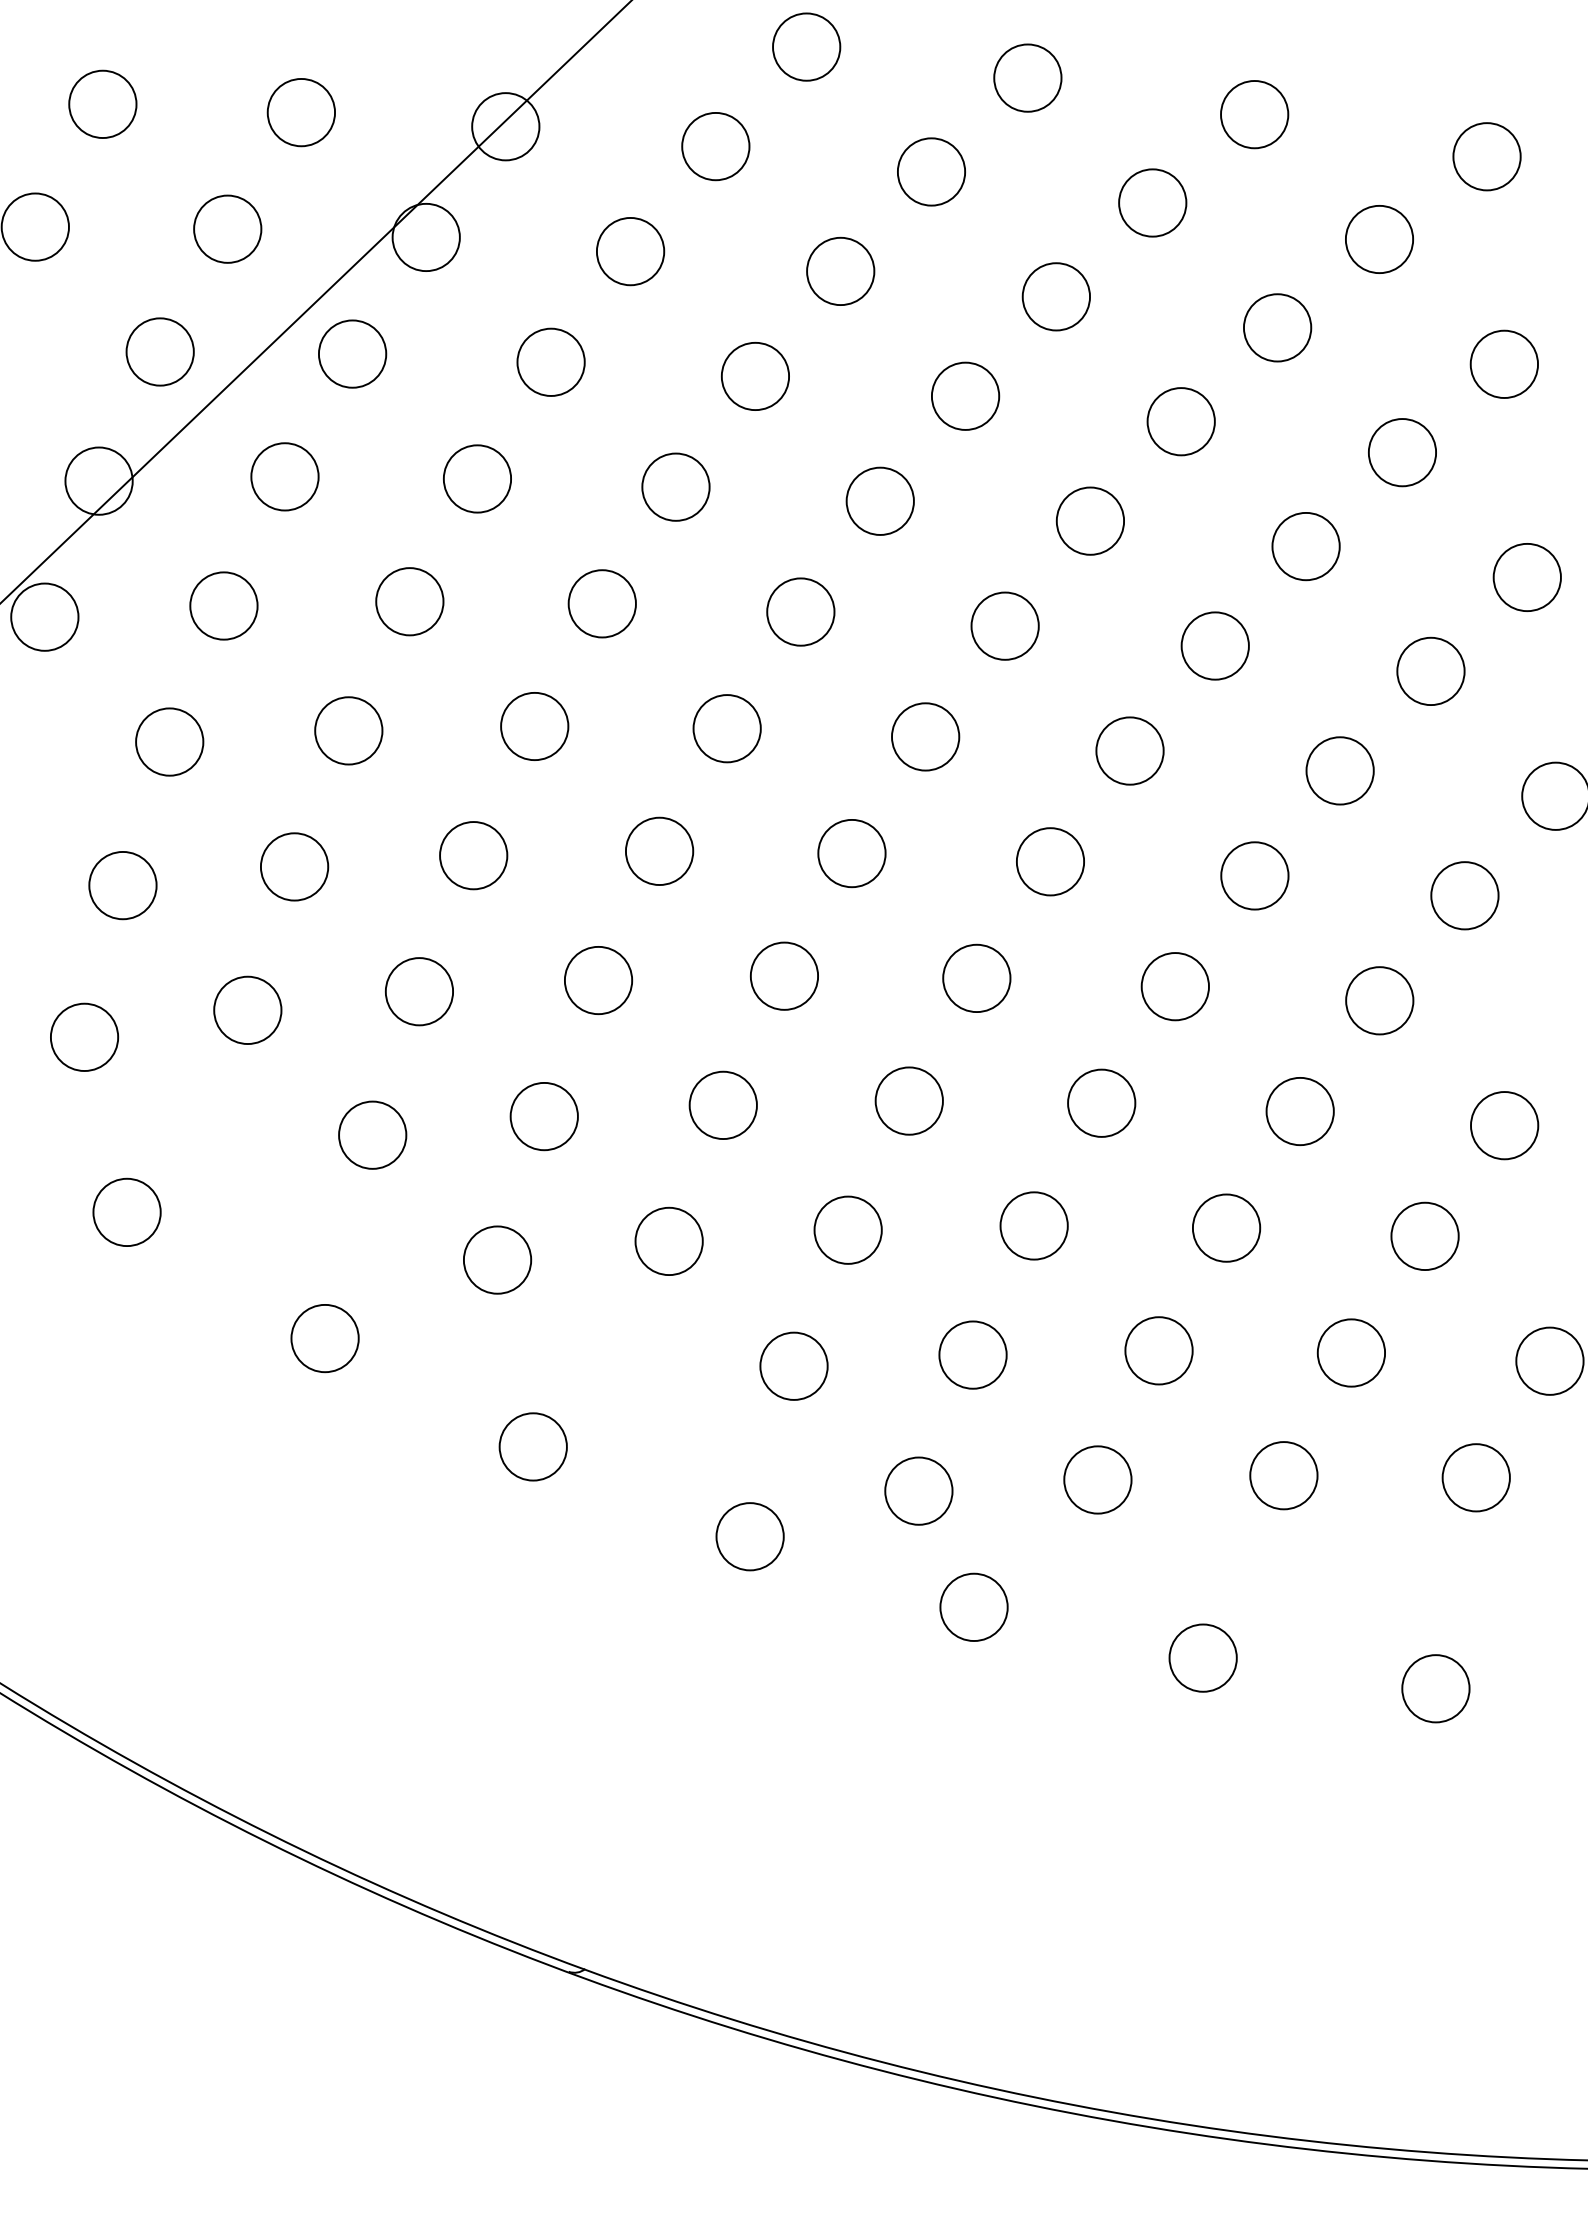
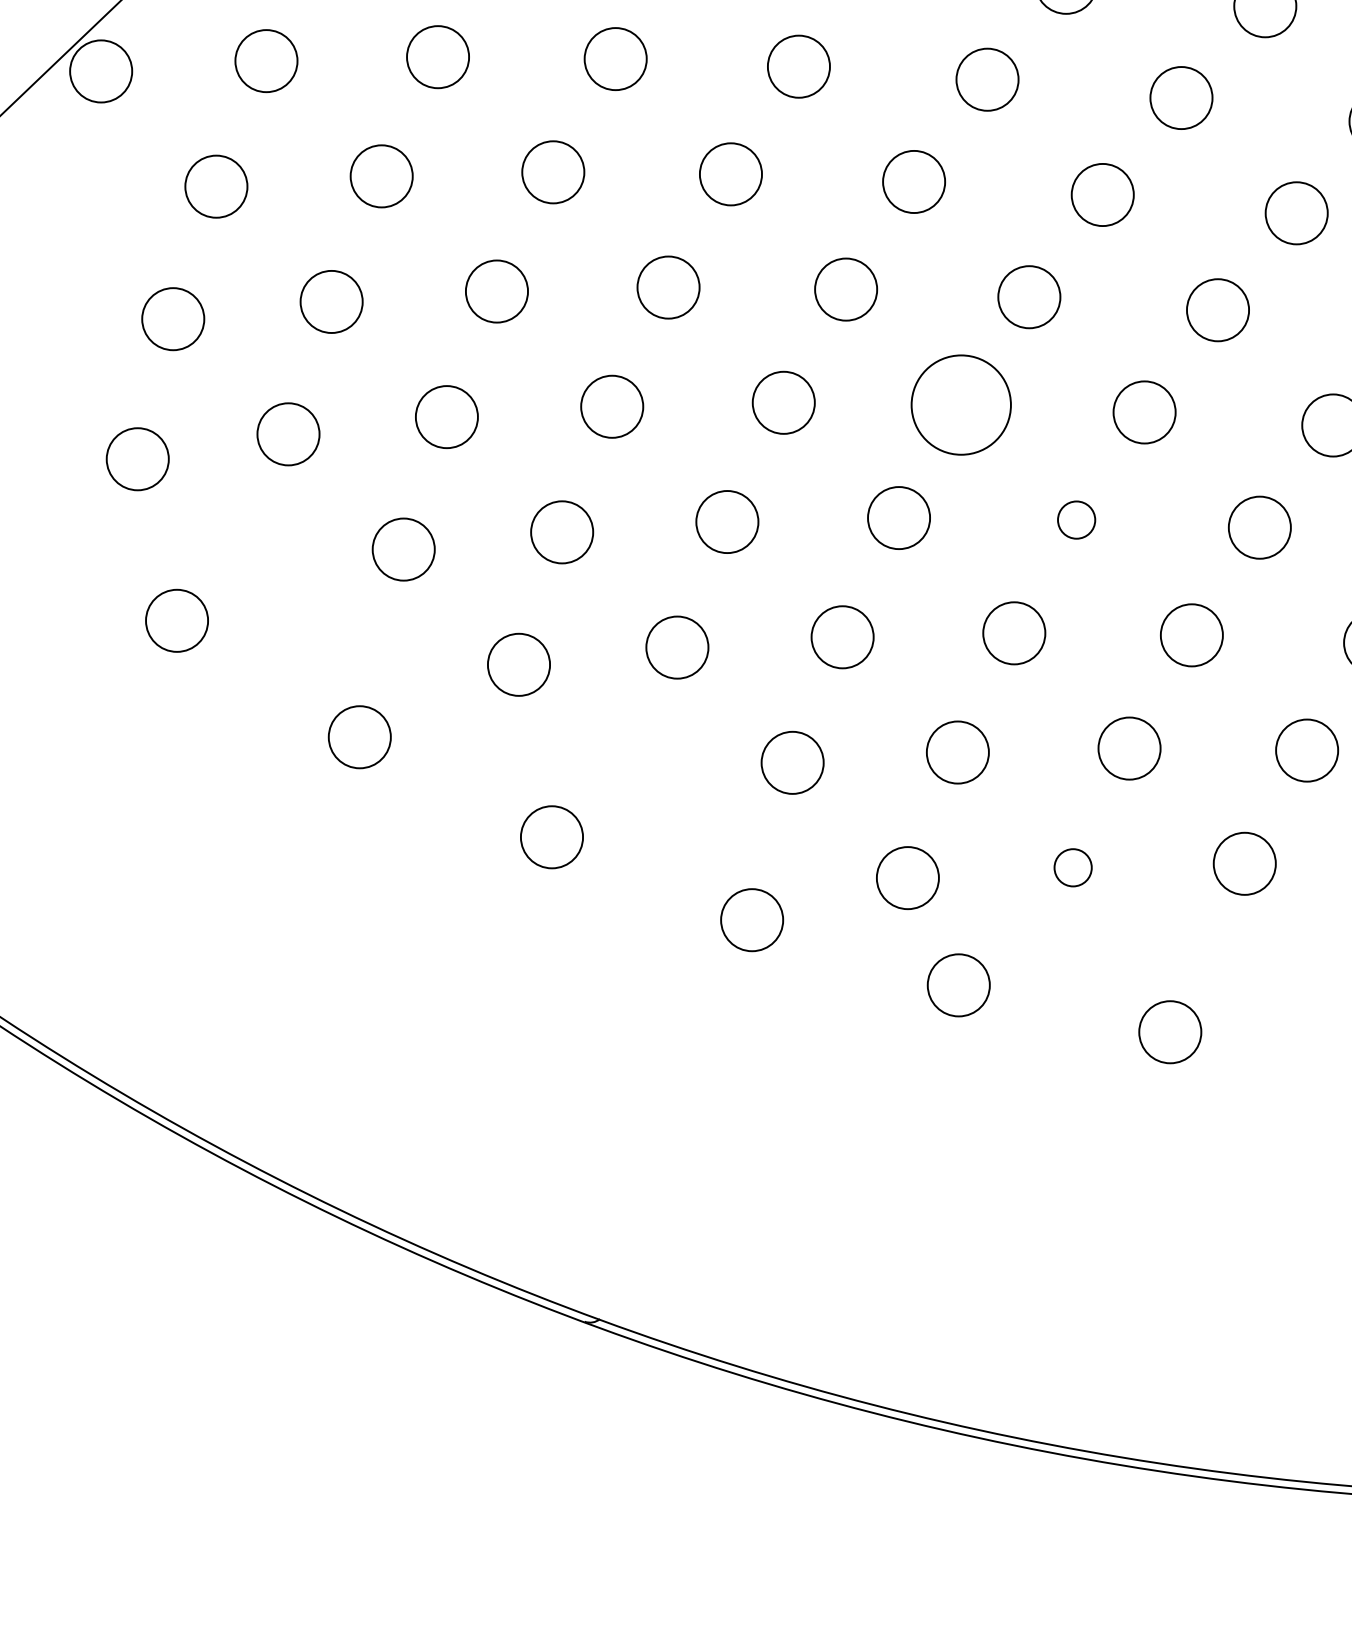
circle: (976, 977) -> (961, 404), size x1.6
circle: (1101, 1102) -> (1076, 519), size x0.6
circle: (1097, 1479) -> (1072, 867), size x0.6

